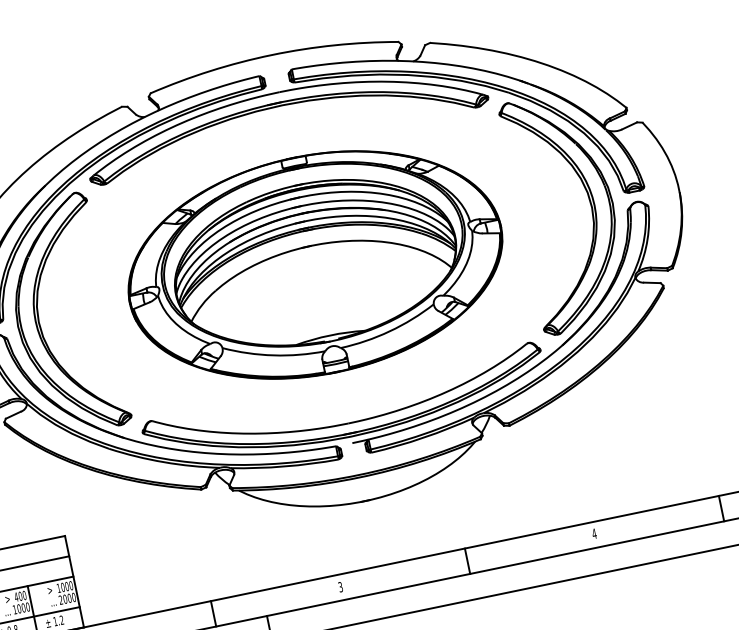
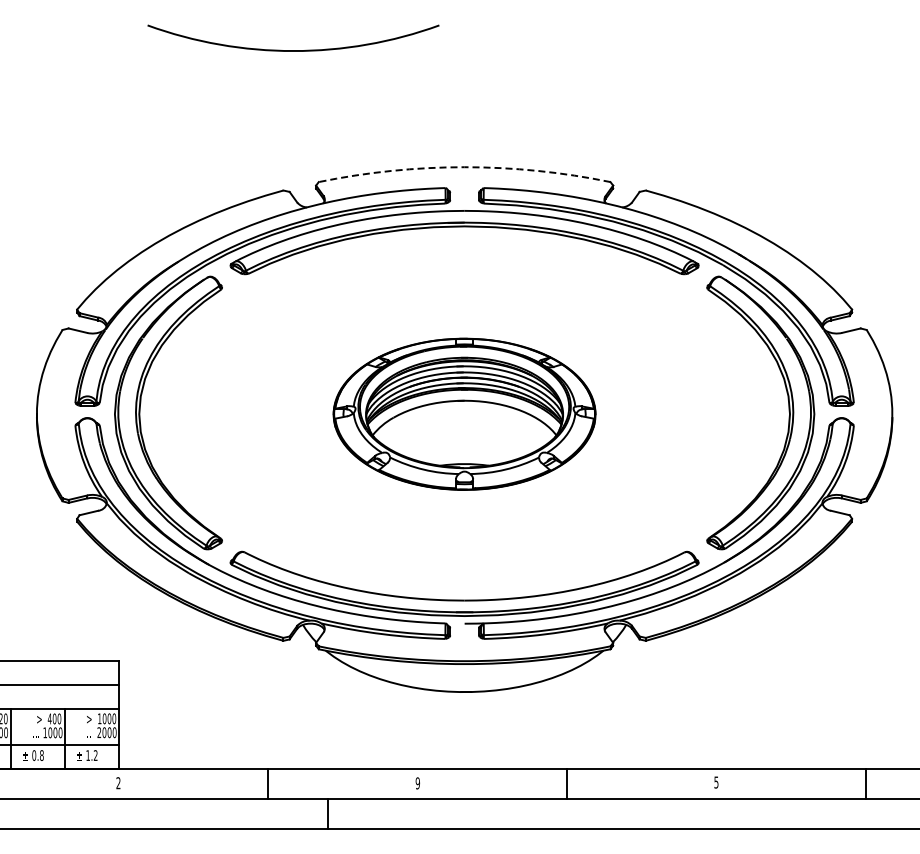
arc: (271, 55) -> (464, 167), solid -> dashed
part: (315, 265) -> (464, 414), size x0.6
text: (594, 533) -> (716, 782), 4 -> 5
text: (340, 587) -> (417, 783), 3 -> 9

